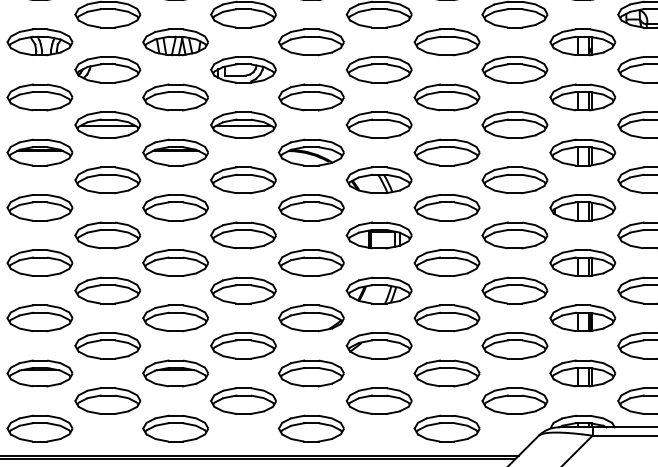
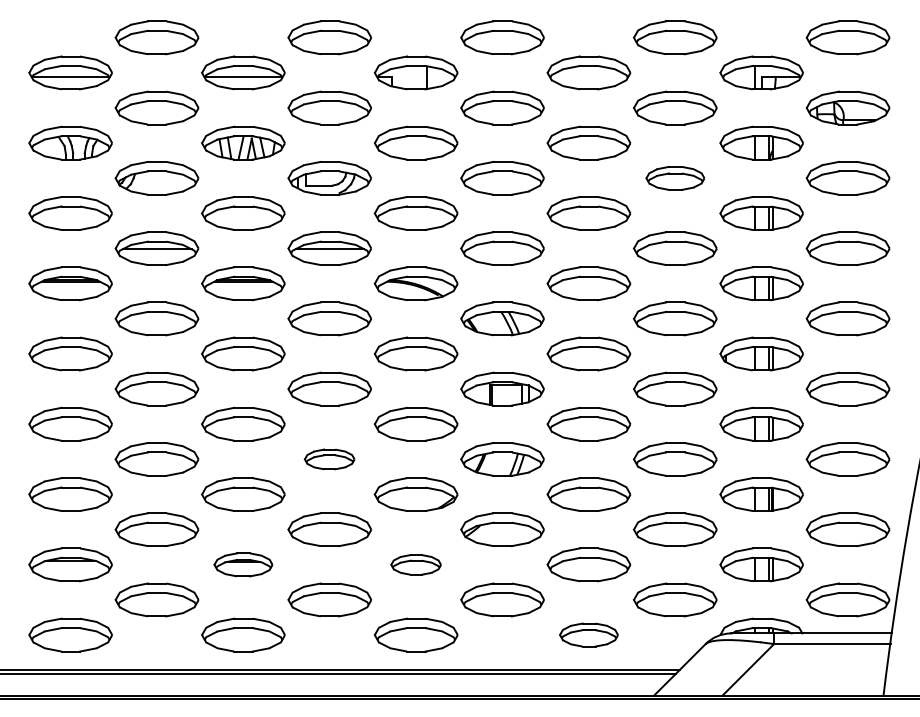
part: (515, 70) -> (675, 178), size x0.7
part: (243, 290) -> (329, 459), size x0.6
part: (175, 373) -> (243, 564), size x0.7
part: (310, 373) -> (415, 564), size x0.6
part: (446, 428) -> (588, 634), size x0.7

